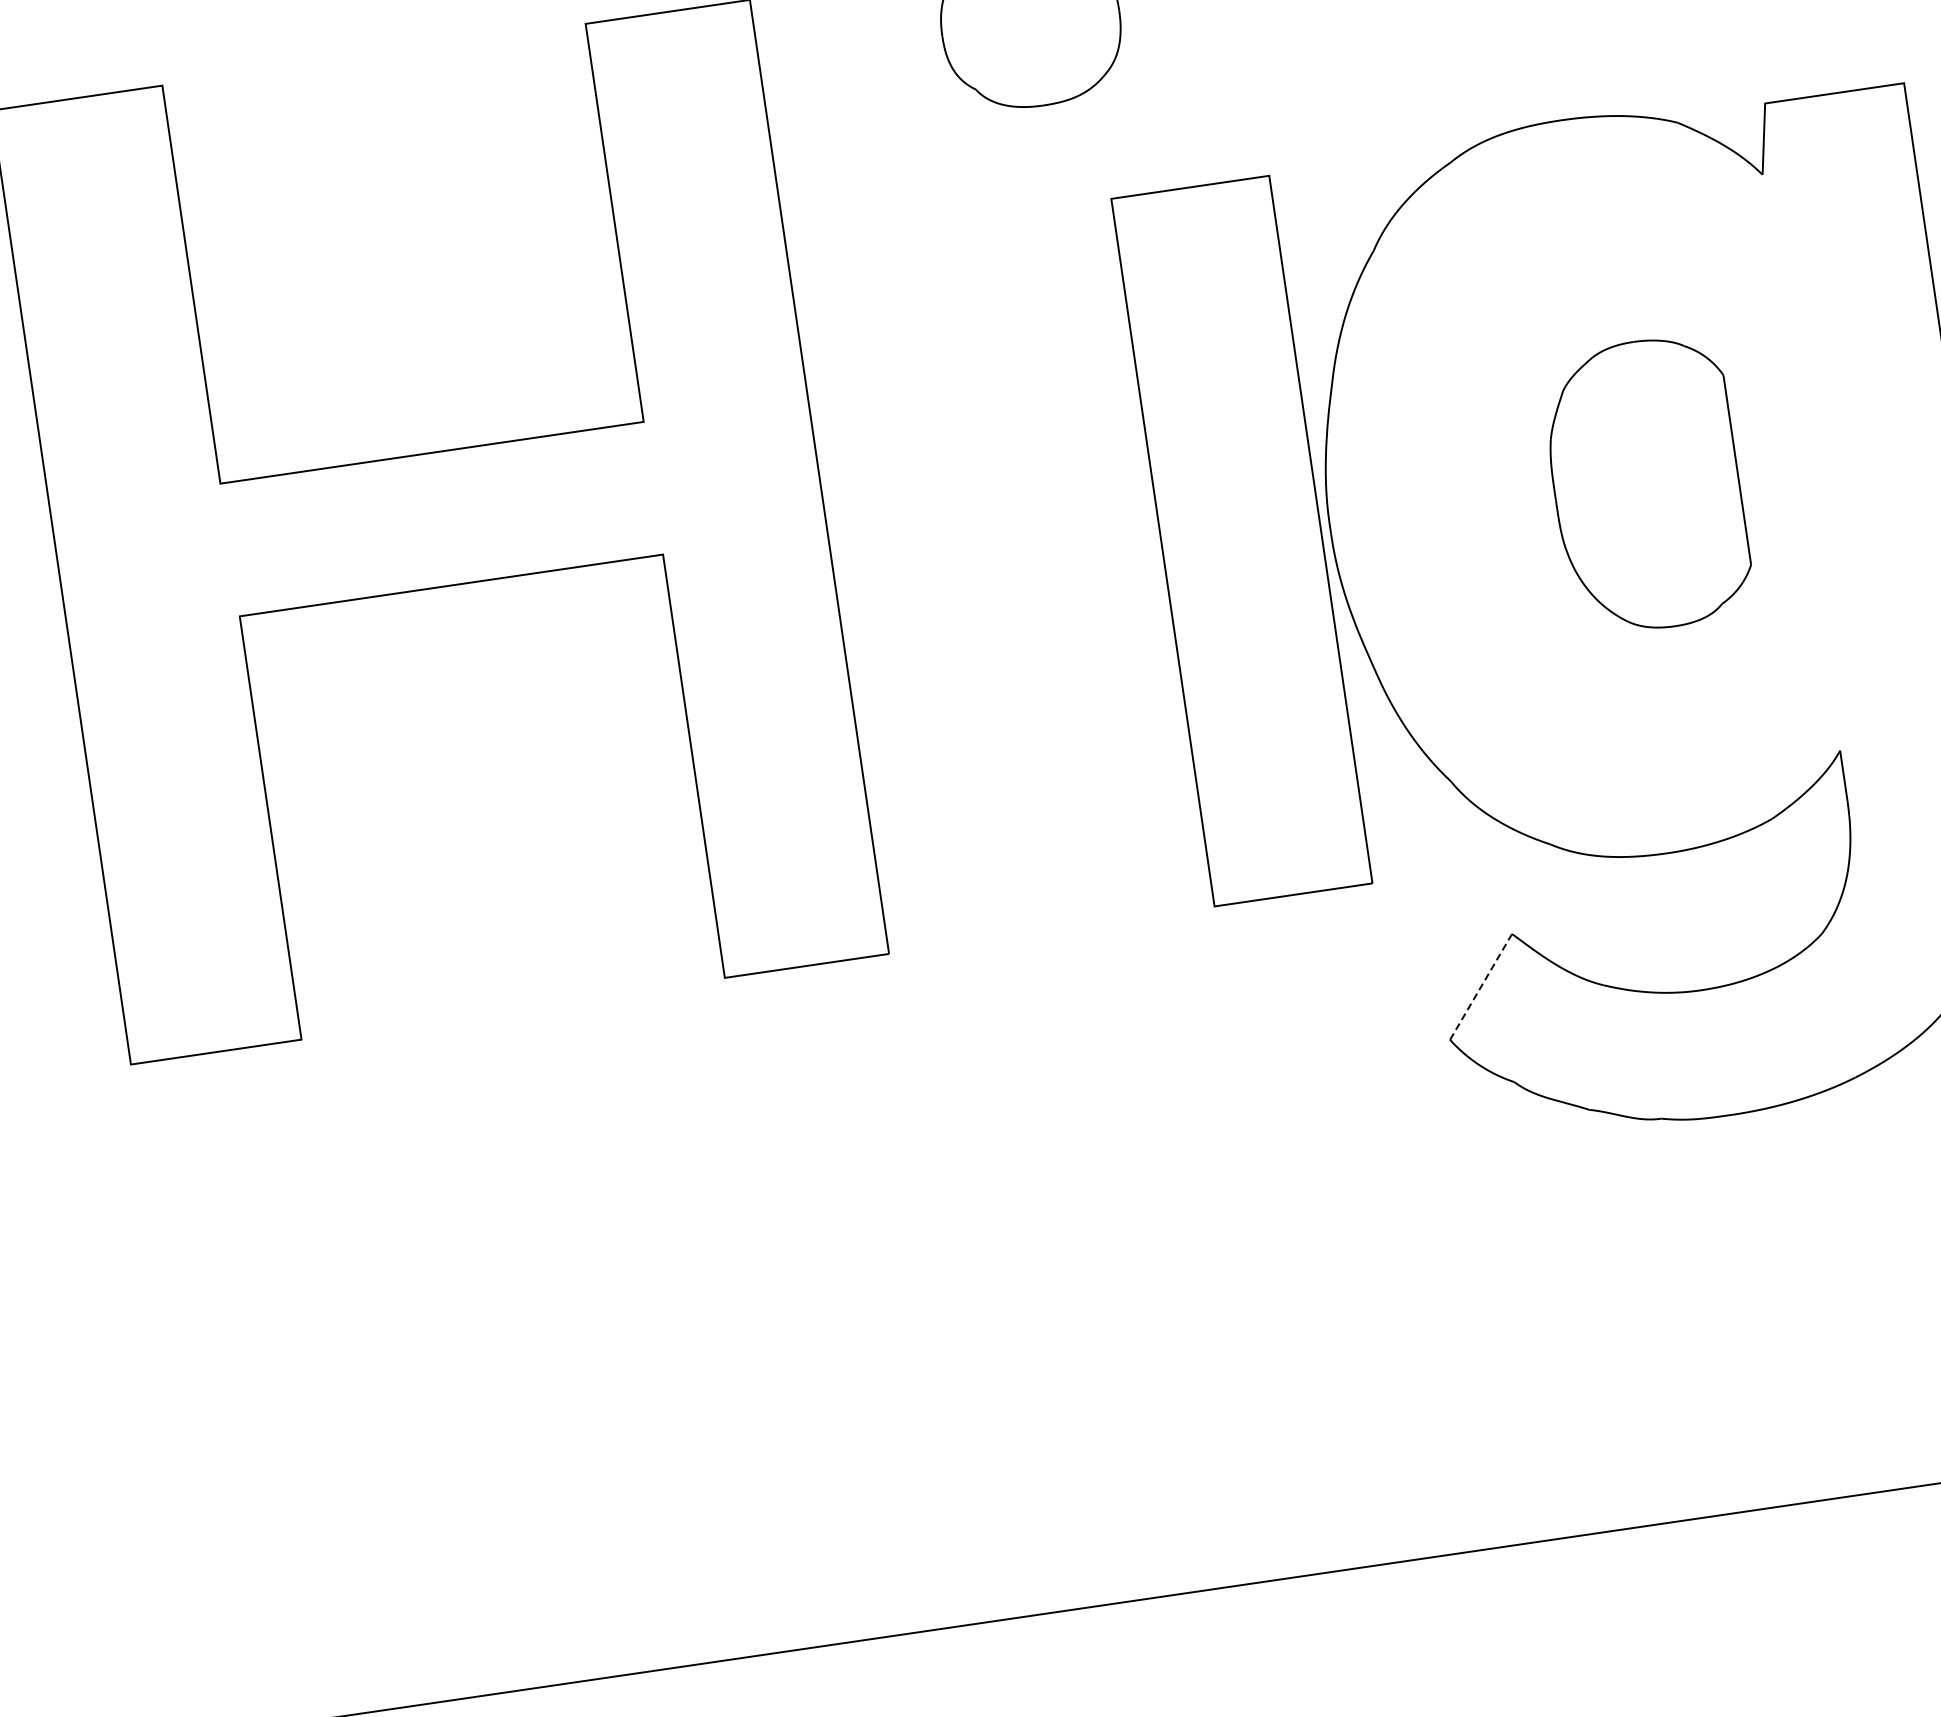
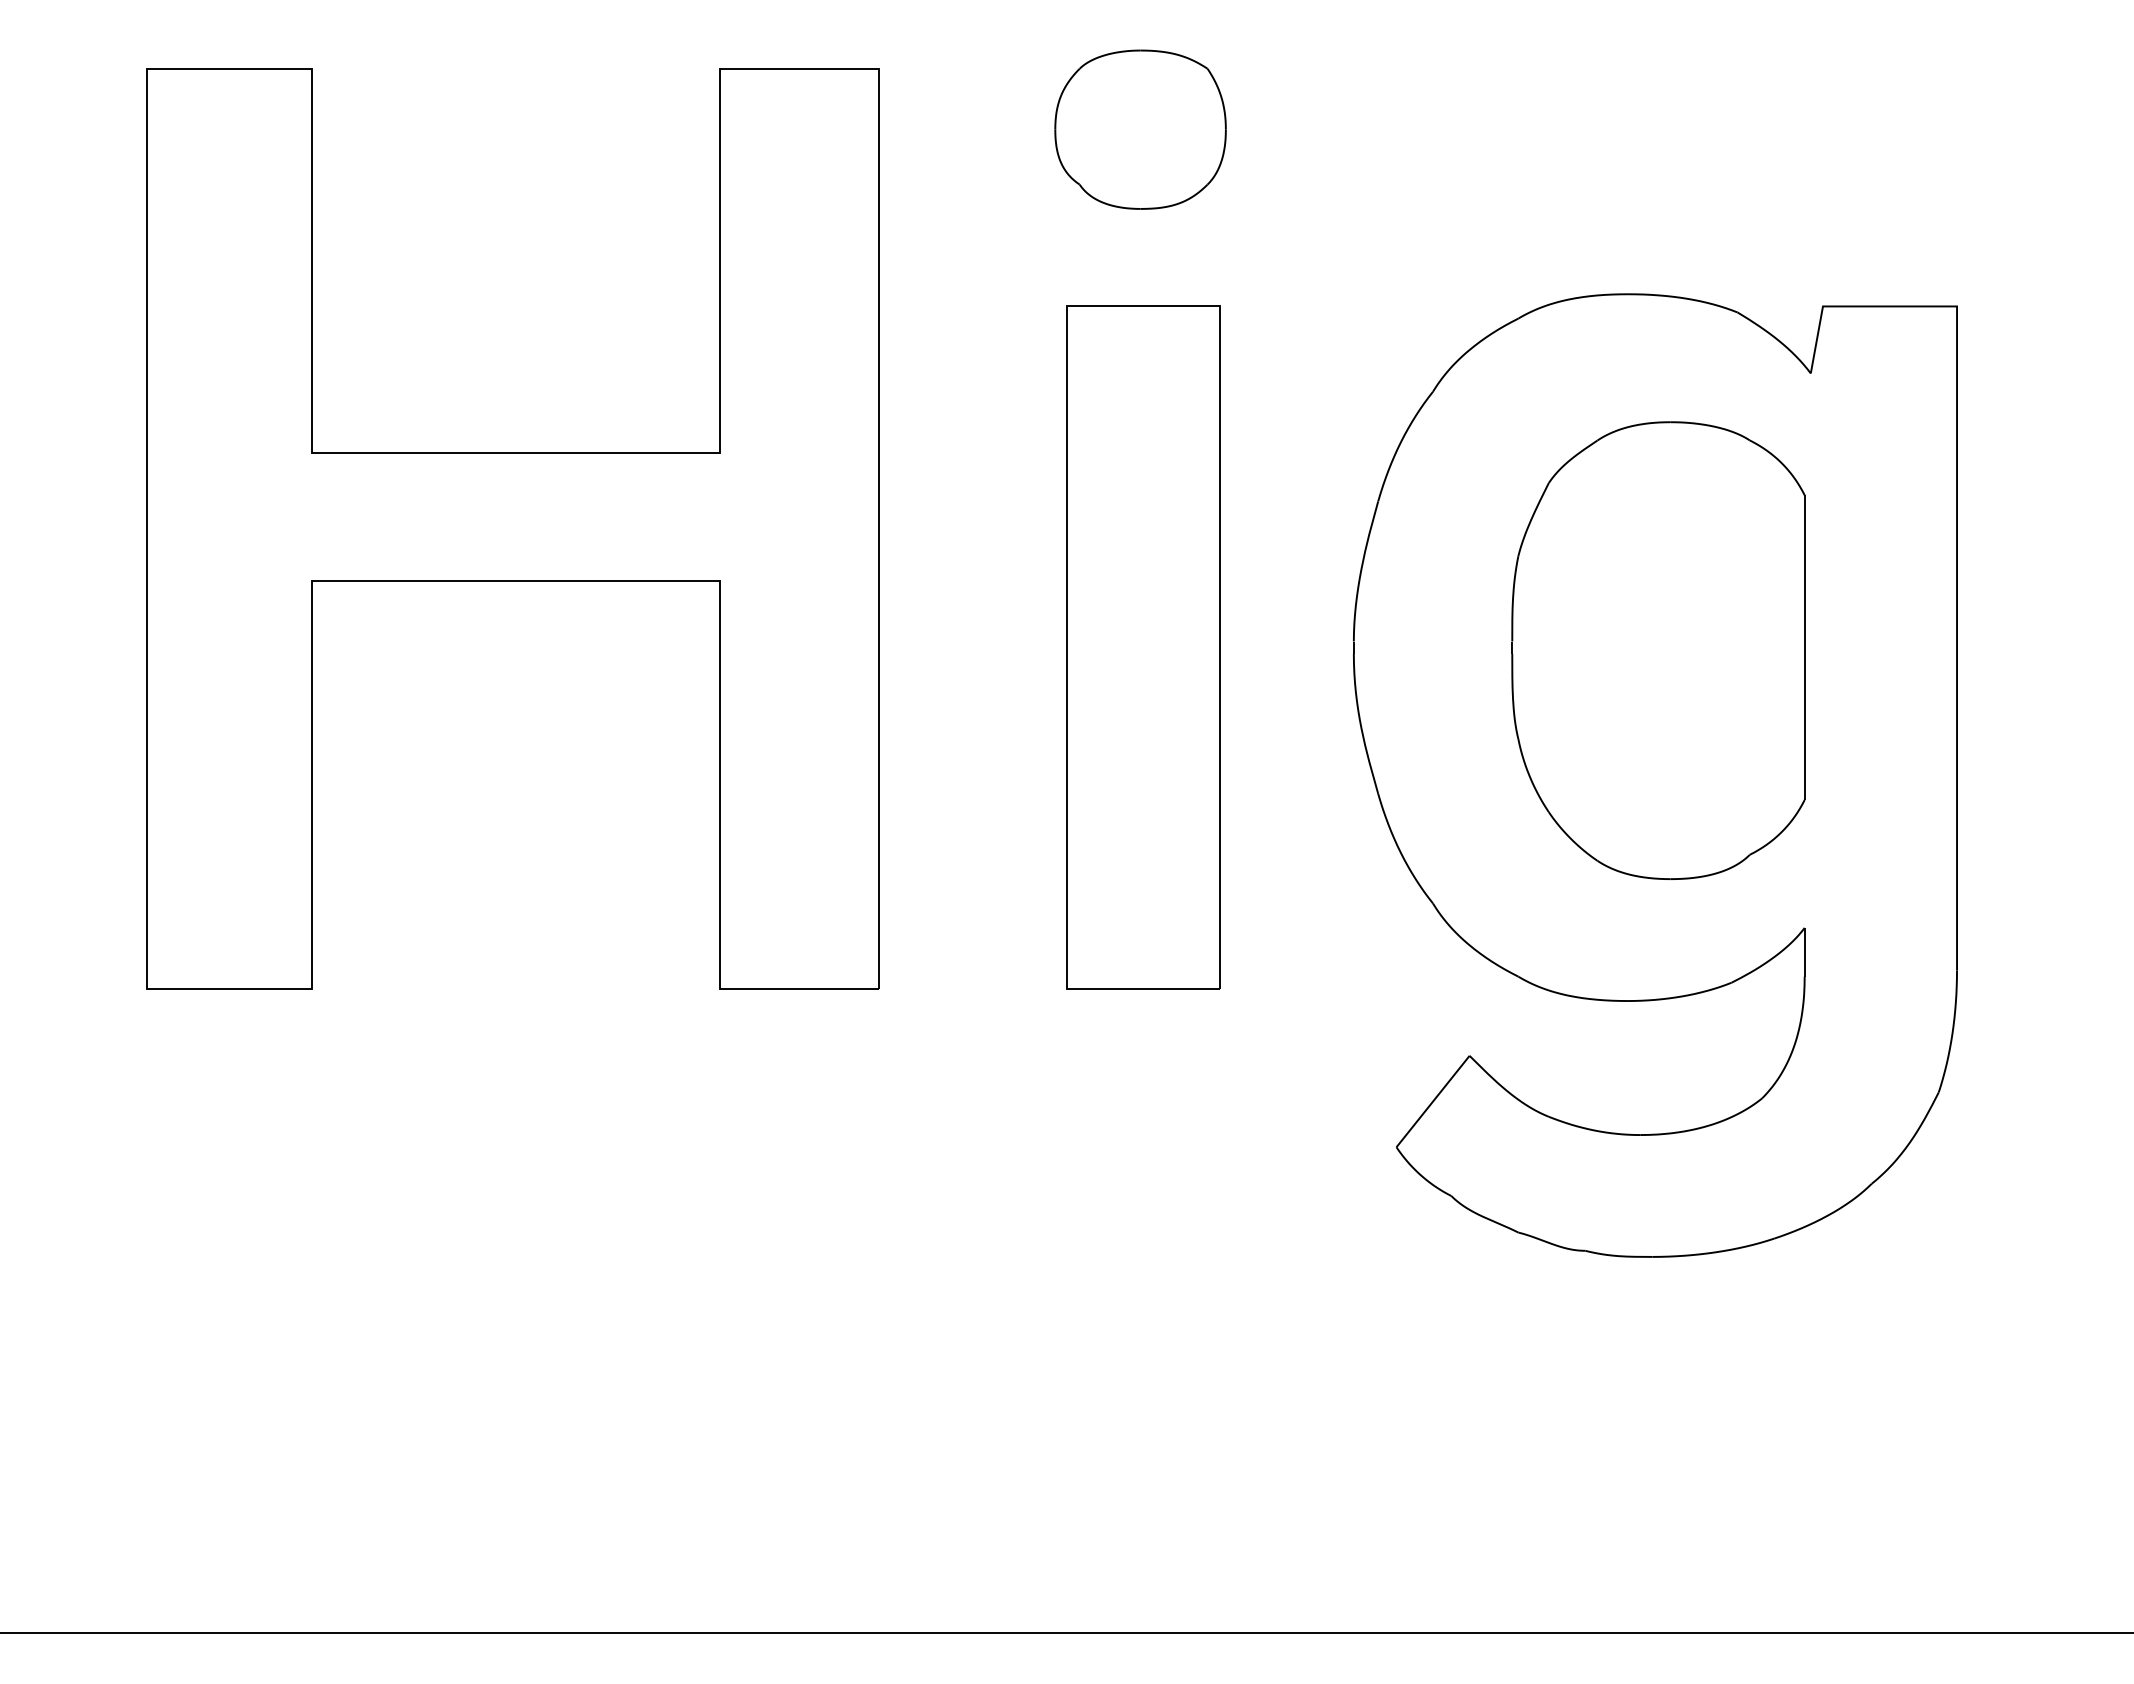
part: (1646, 485) -> (1658, 650), size x1.67
part: (1241, 541) -> (1143, 647), moved
line: (1481, 986) -> (1433, 1101), dashed -> solid

